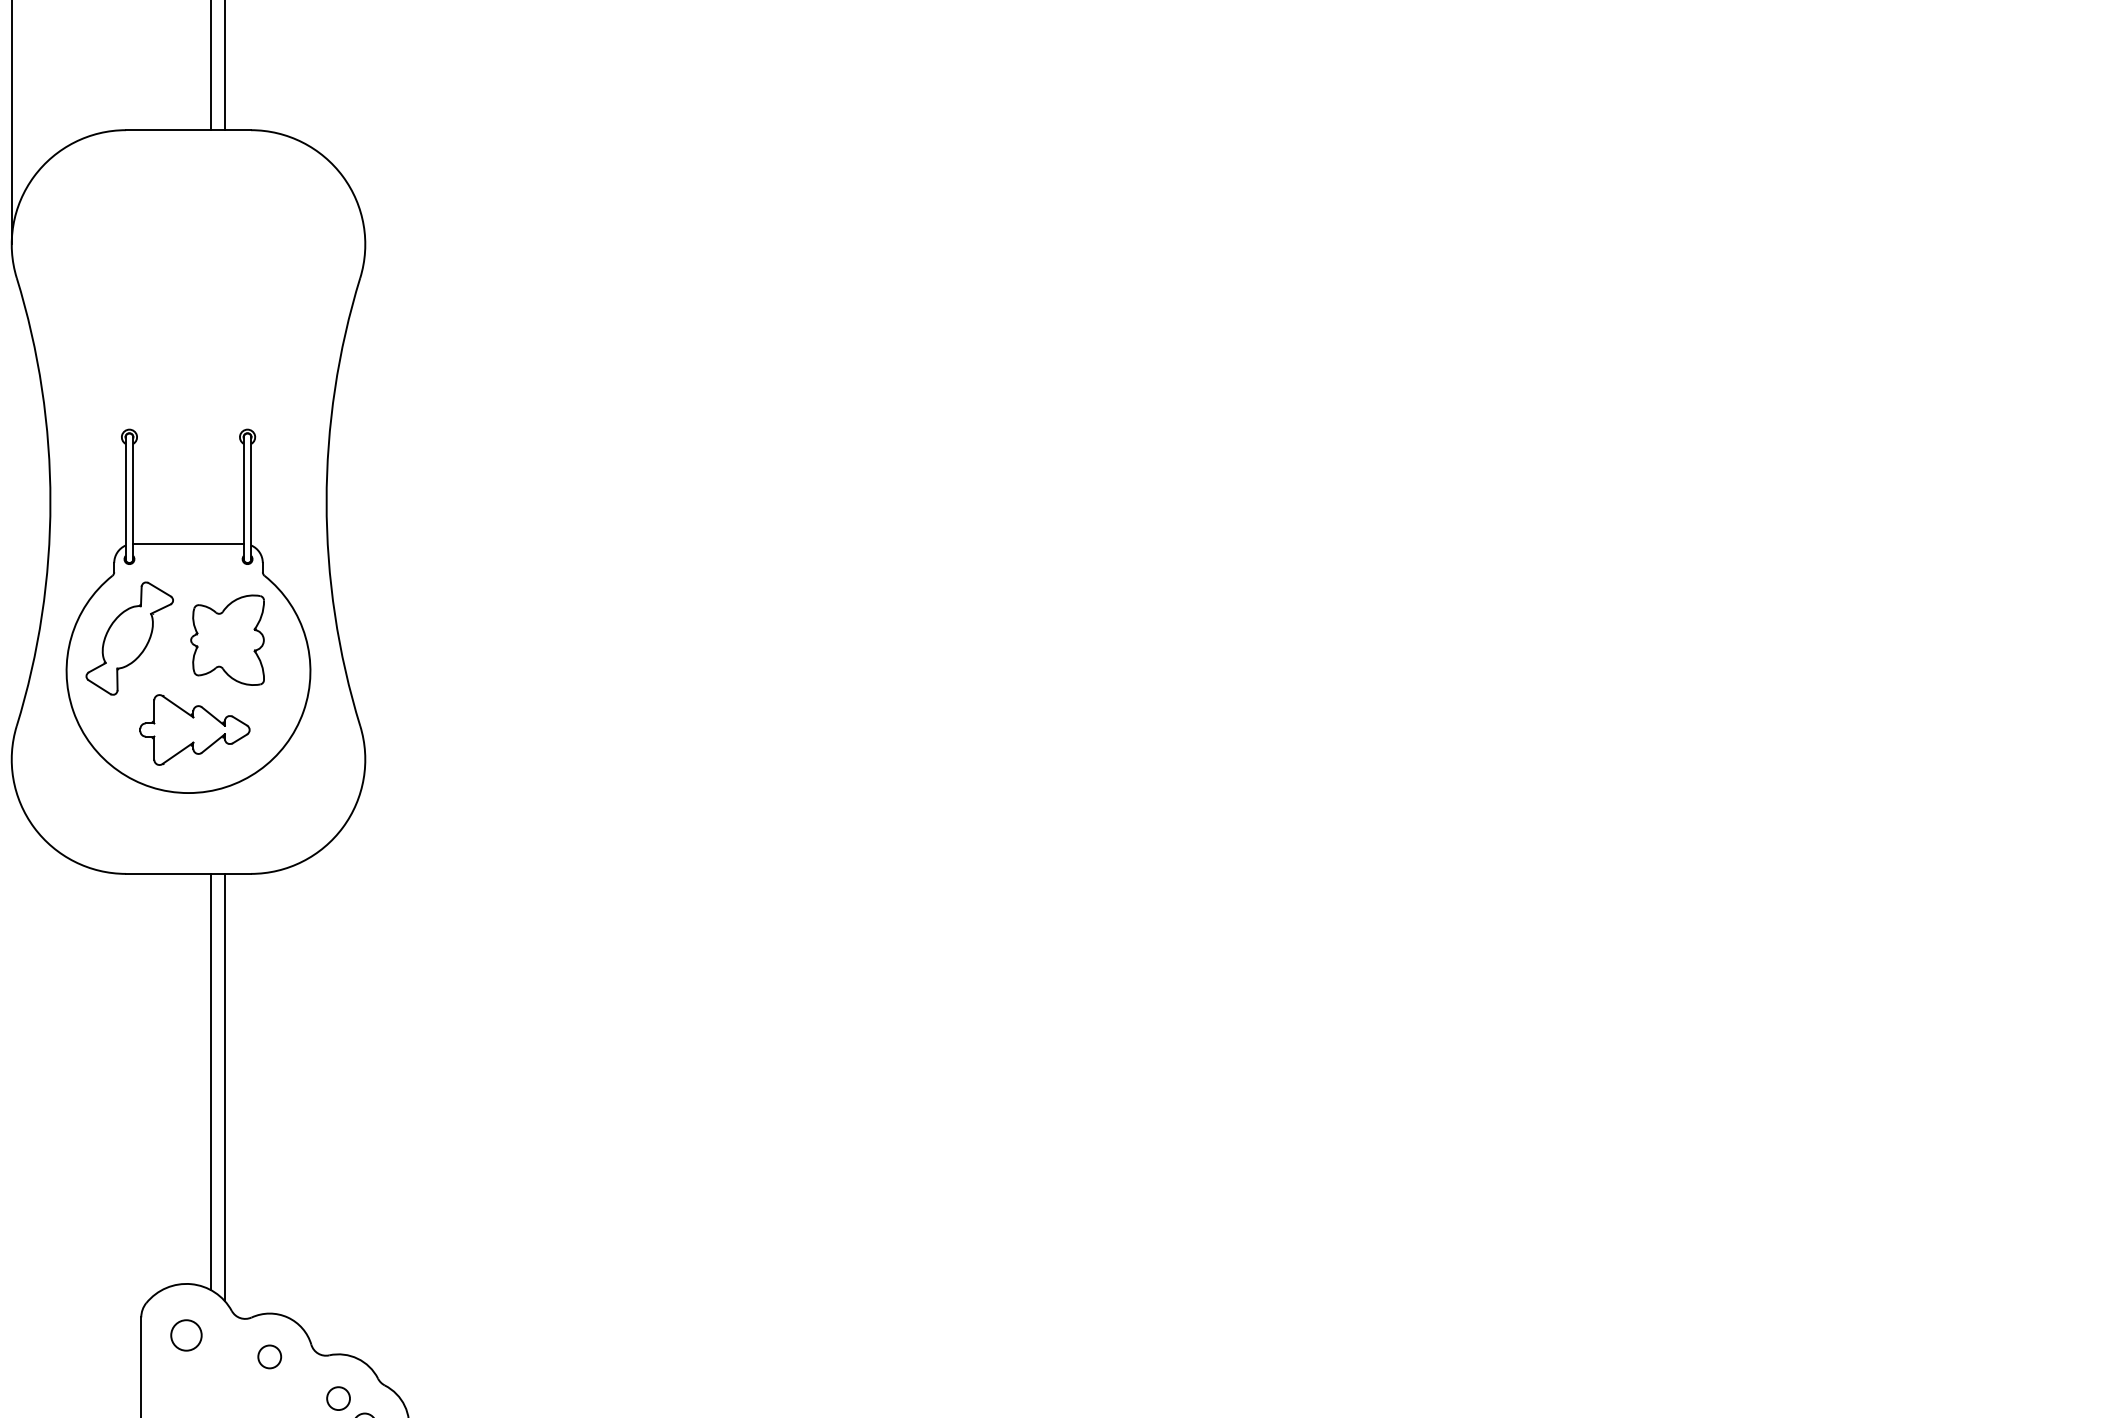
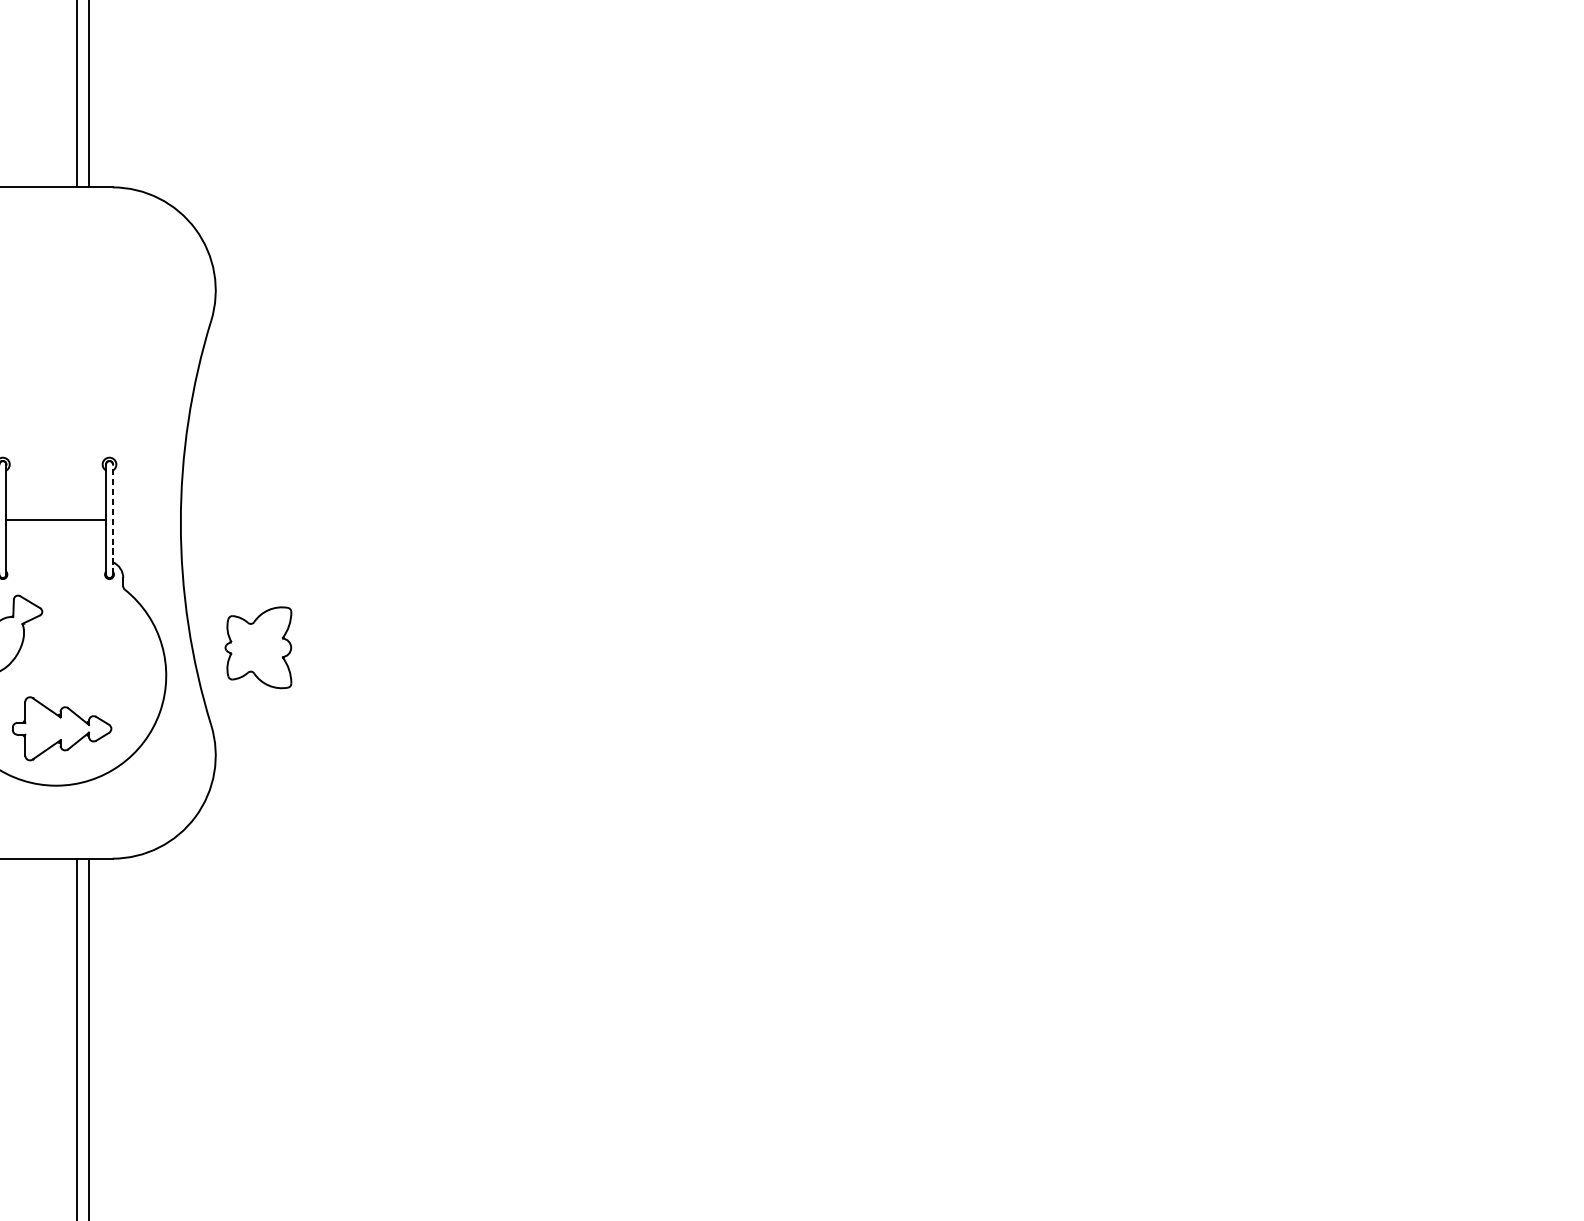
line: (251, 498) -> (113, 519), solid -> dashed
line: (188, 543) -> (56, 519), moved
part: (227, 639) -> (258, 647), moved

